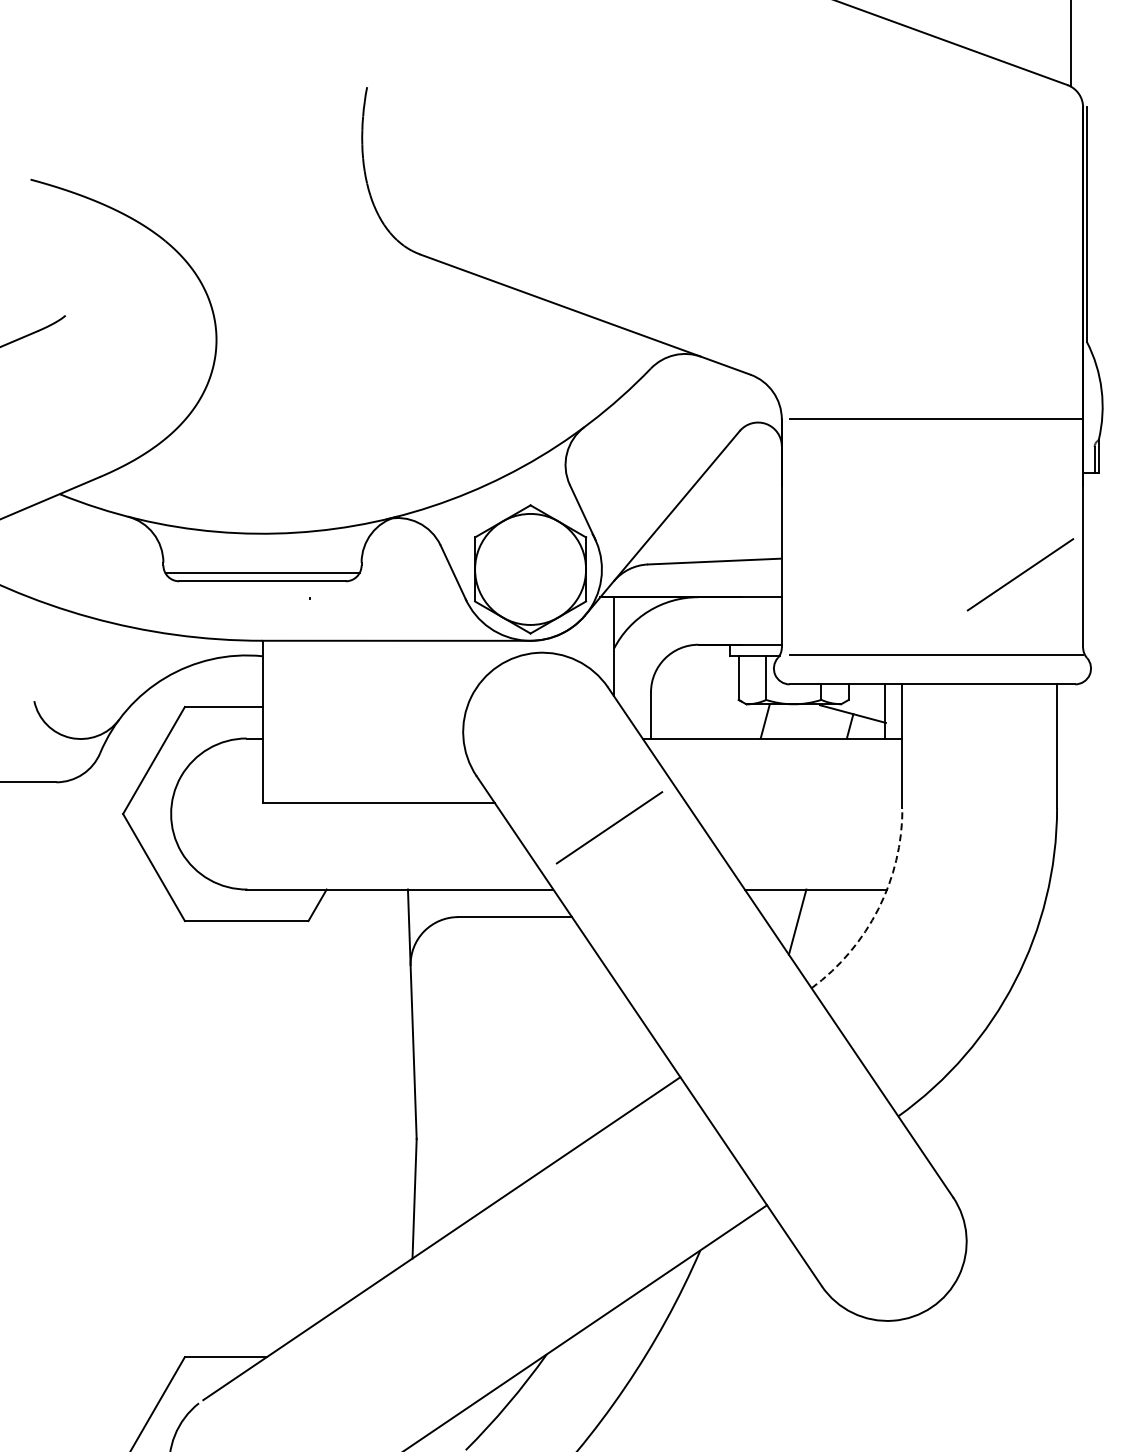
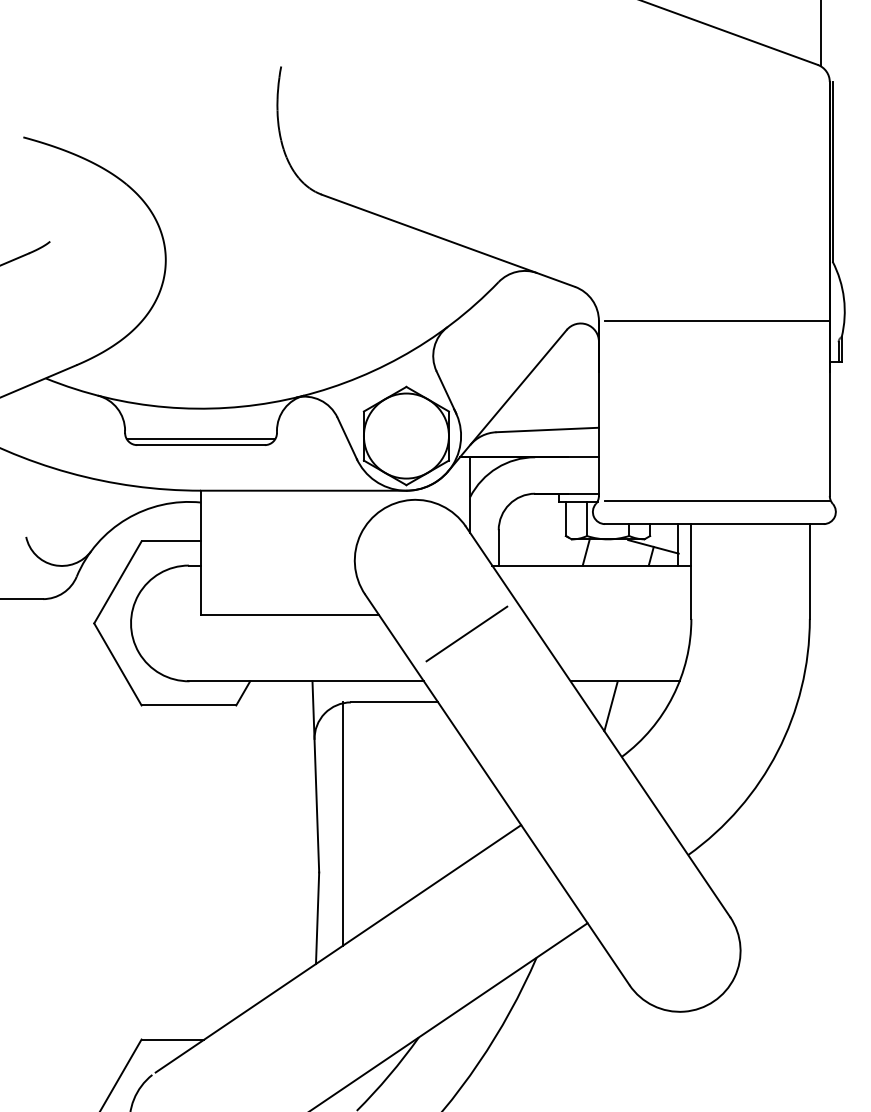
line: (1020, 574) -> (781, 439), removed
arc: (878, 908) -> (673, 695), dashed -> solid
line: (447, 1075) -> (342, 823), added

